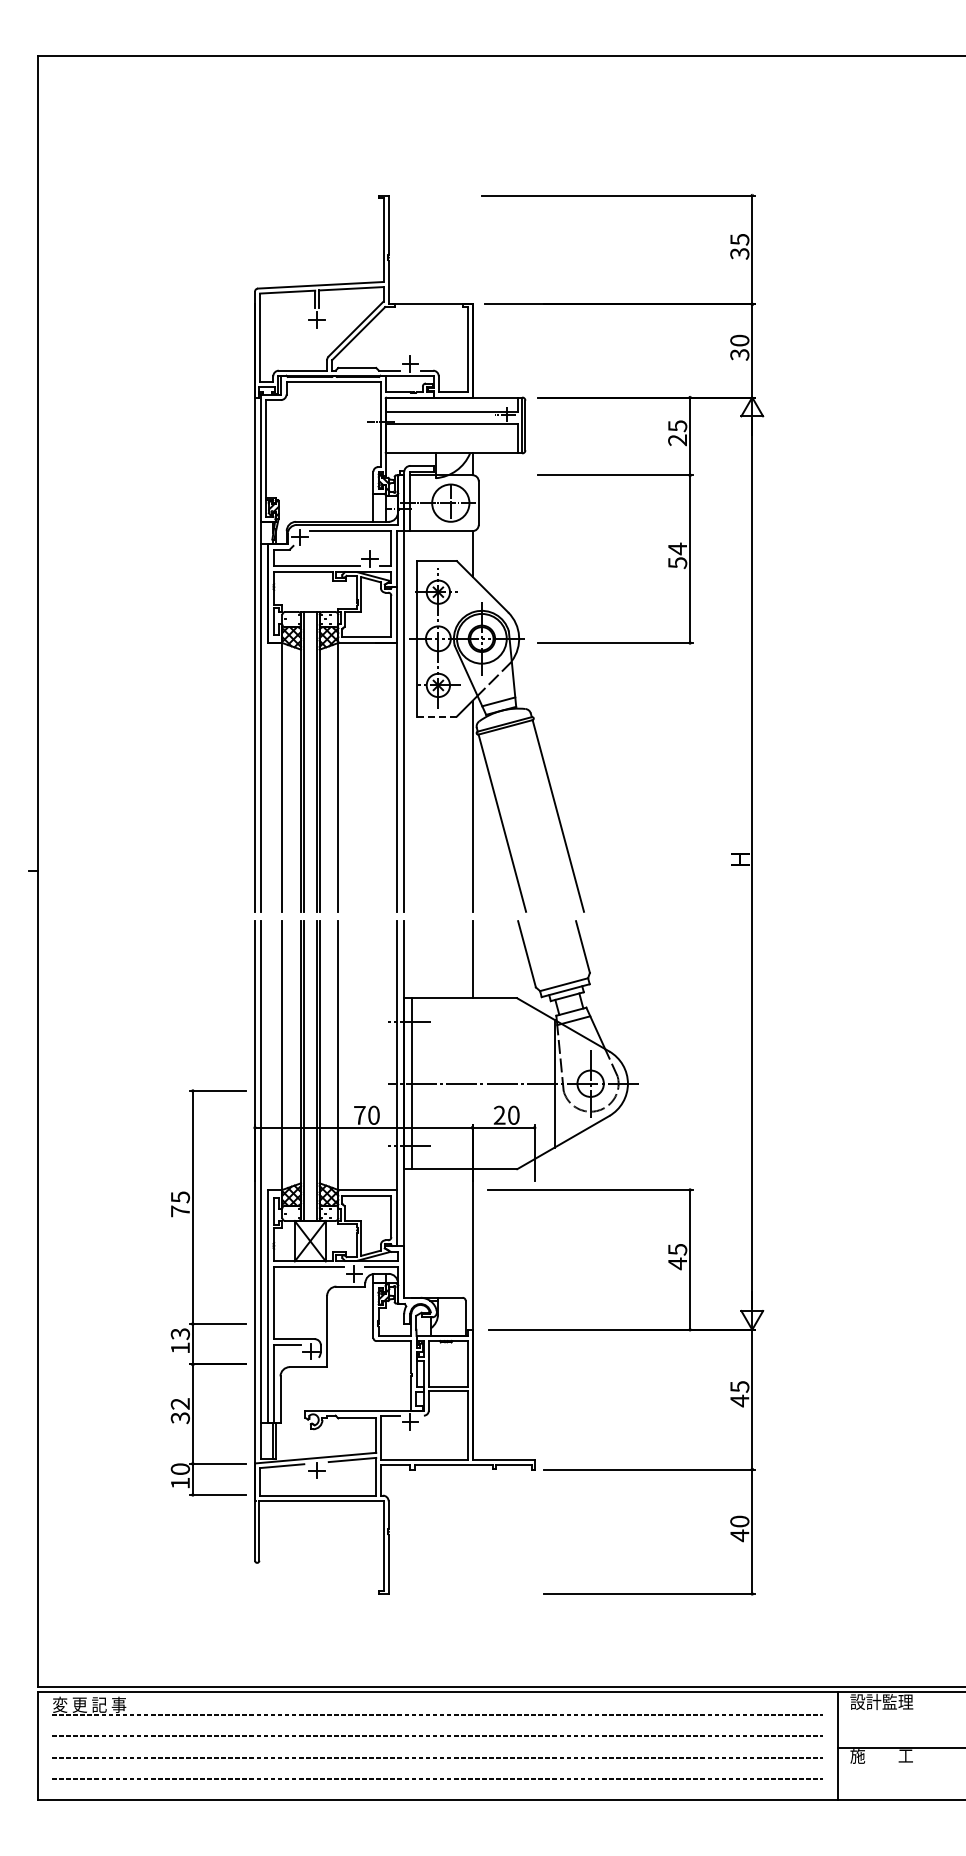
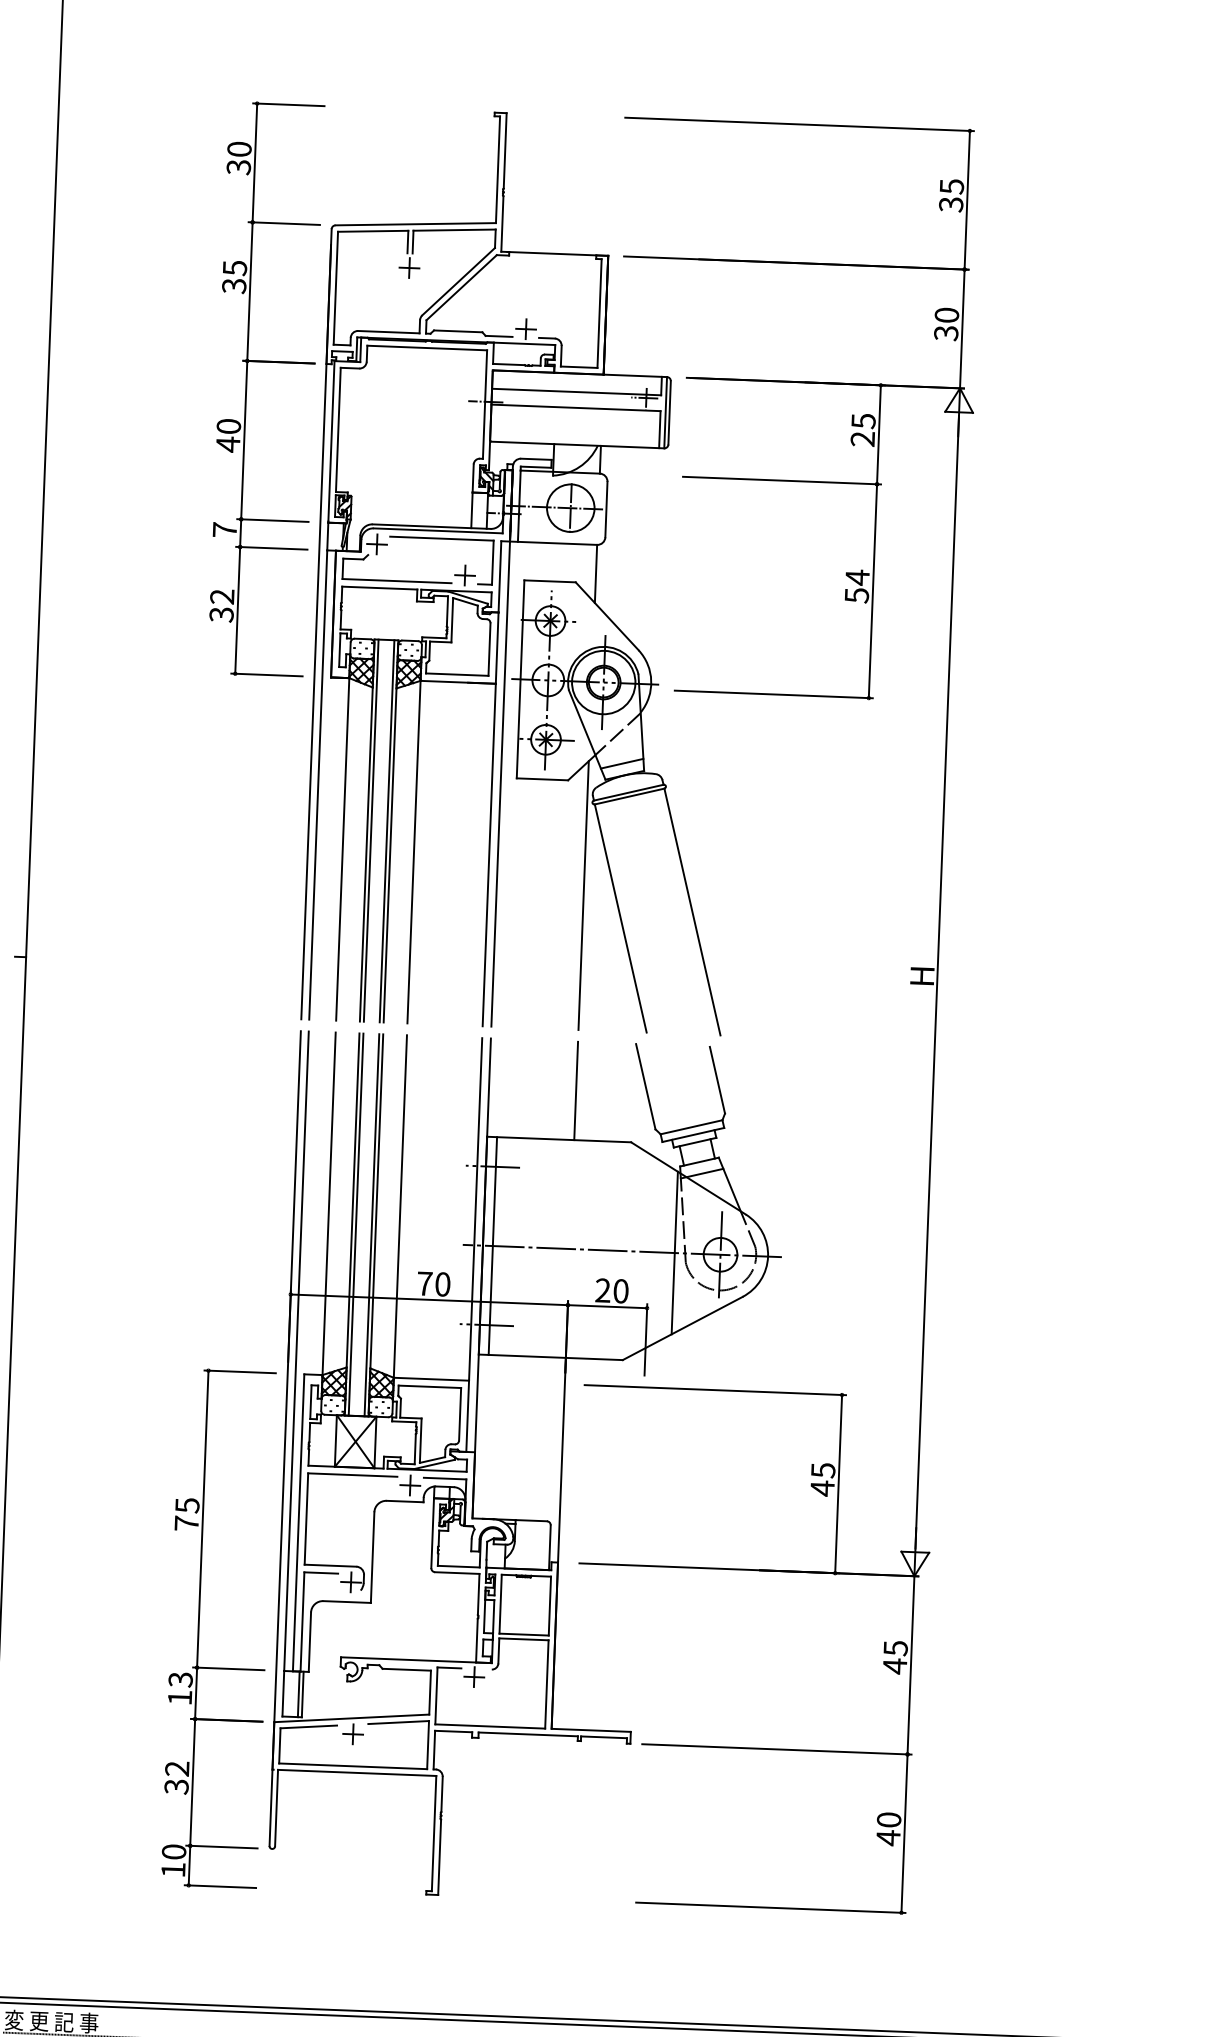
part: (193, 419) -> (247, 388), added
line: (437, 716) -> (543, 779), dashed -> solid
part: (193, 1292) -> (199, 1627), moved

